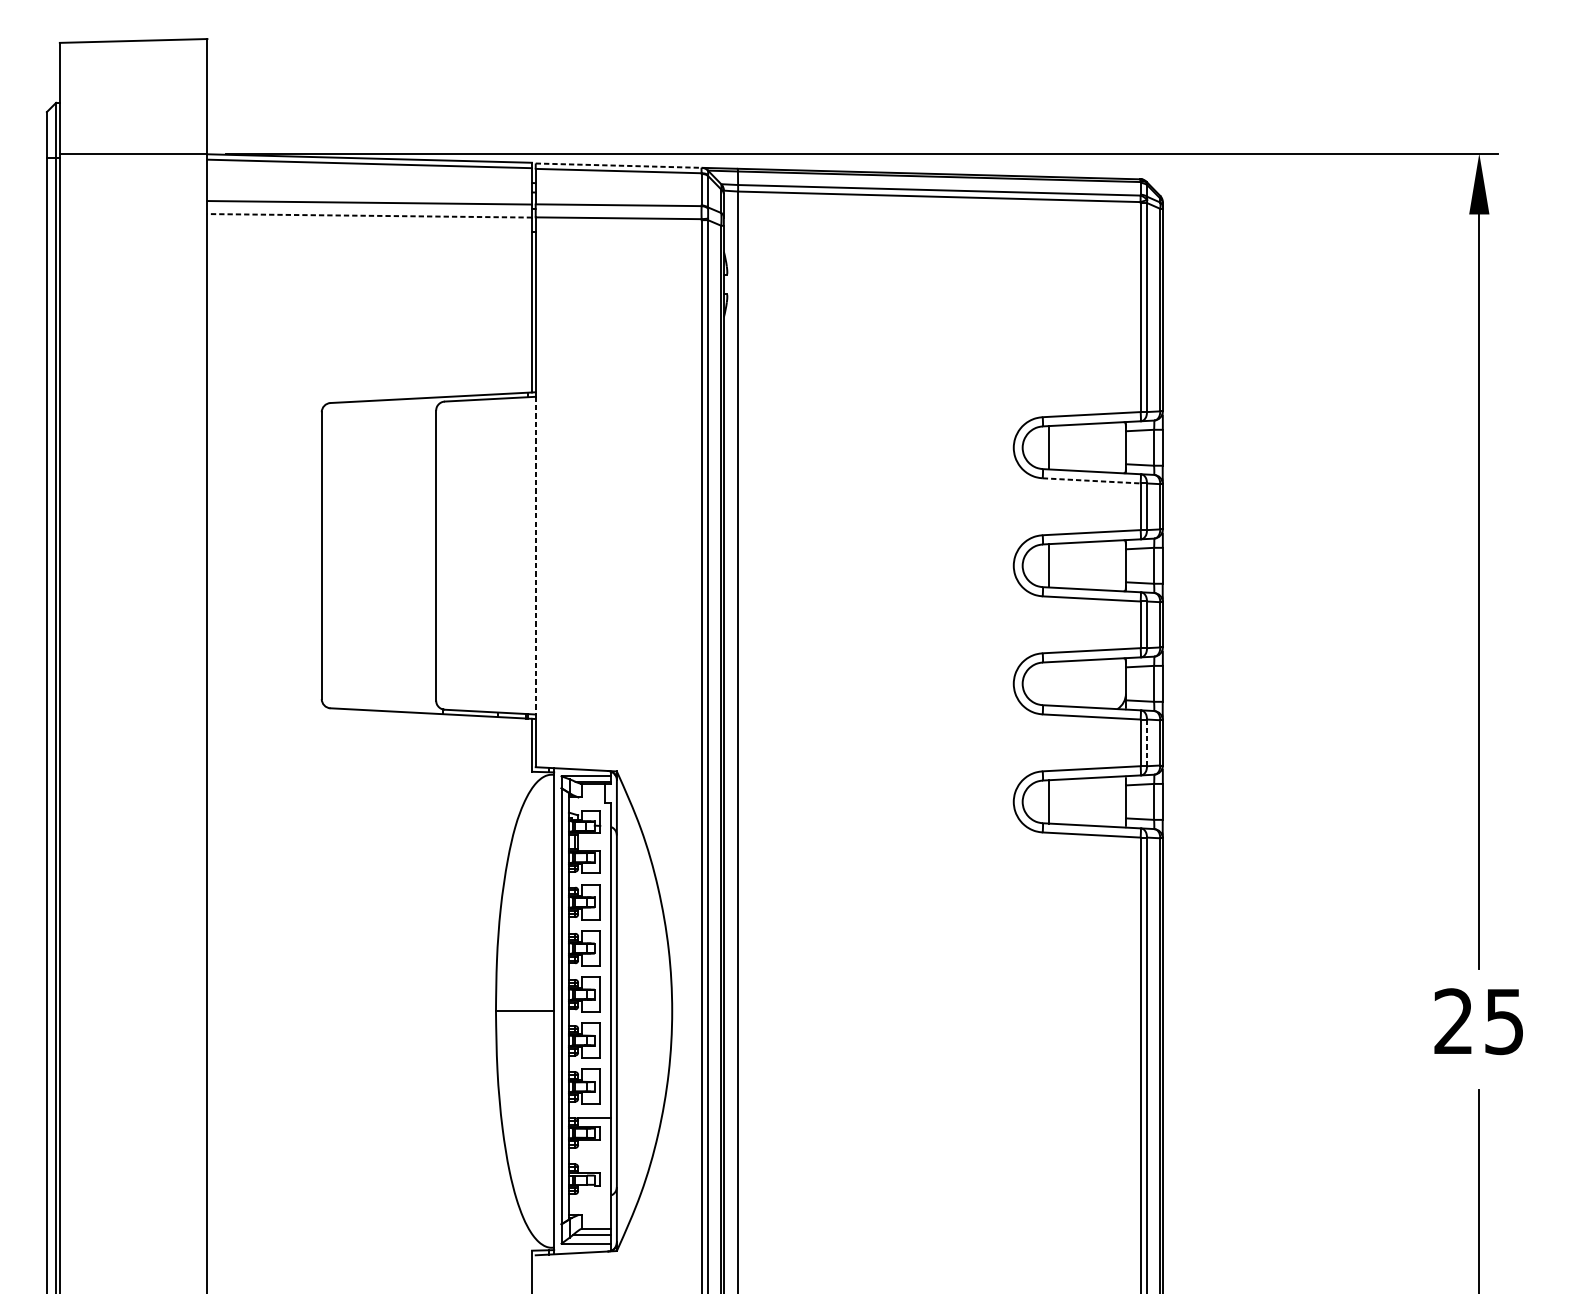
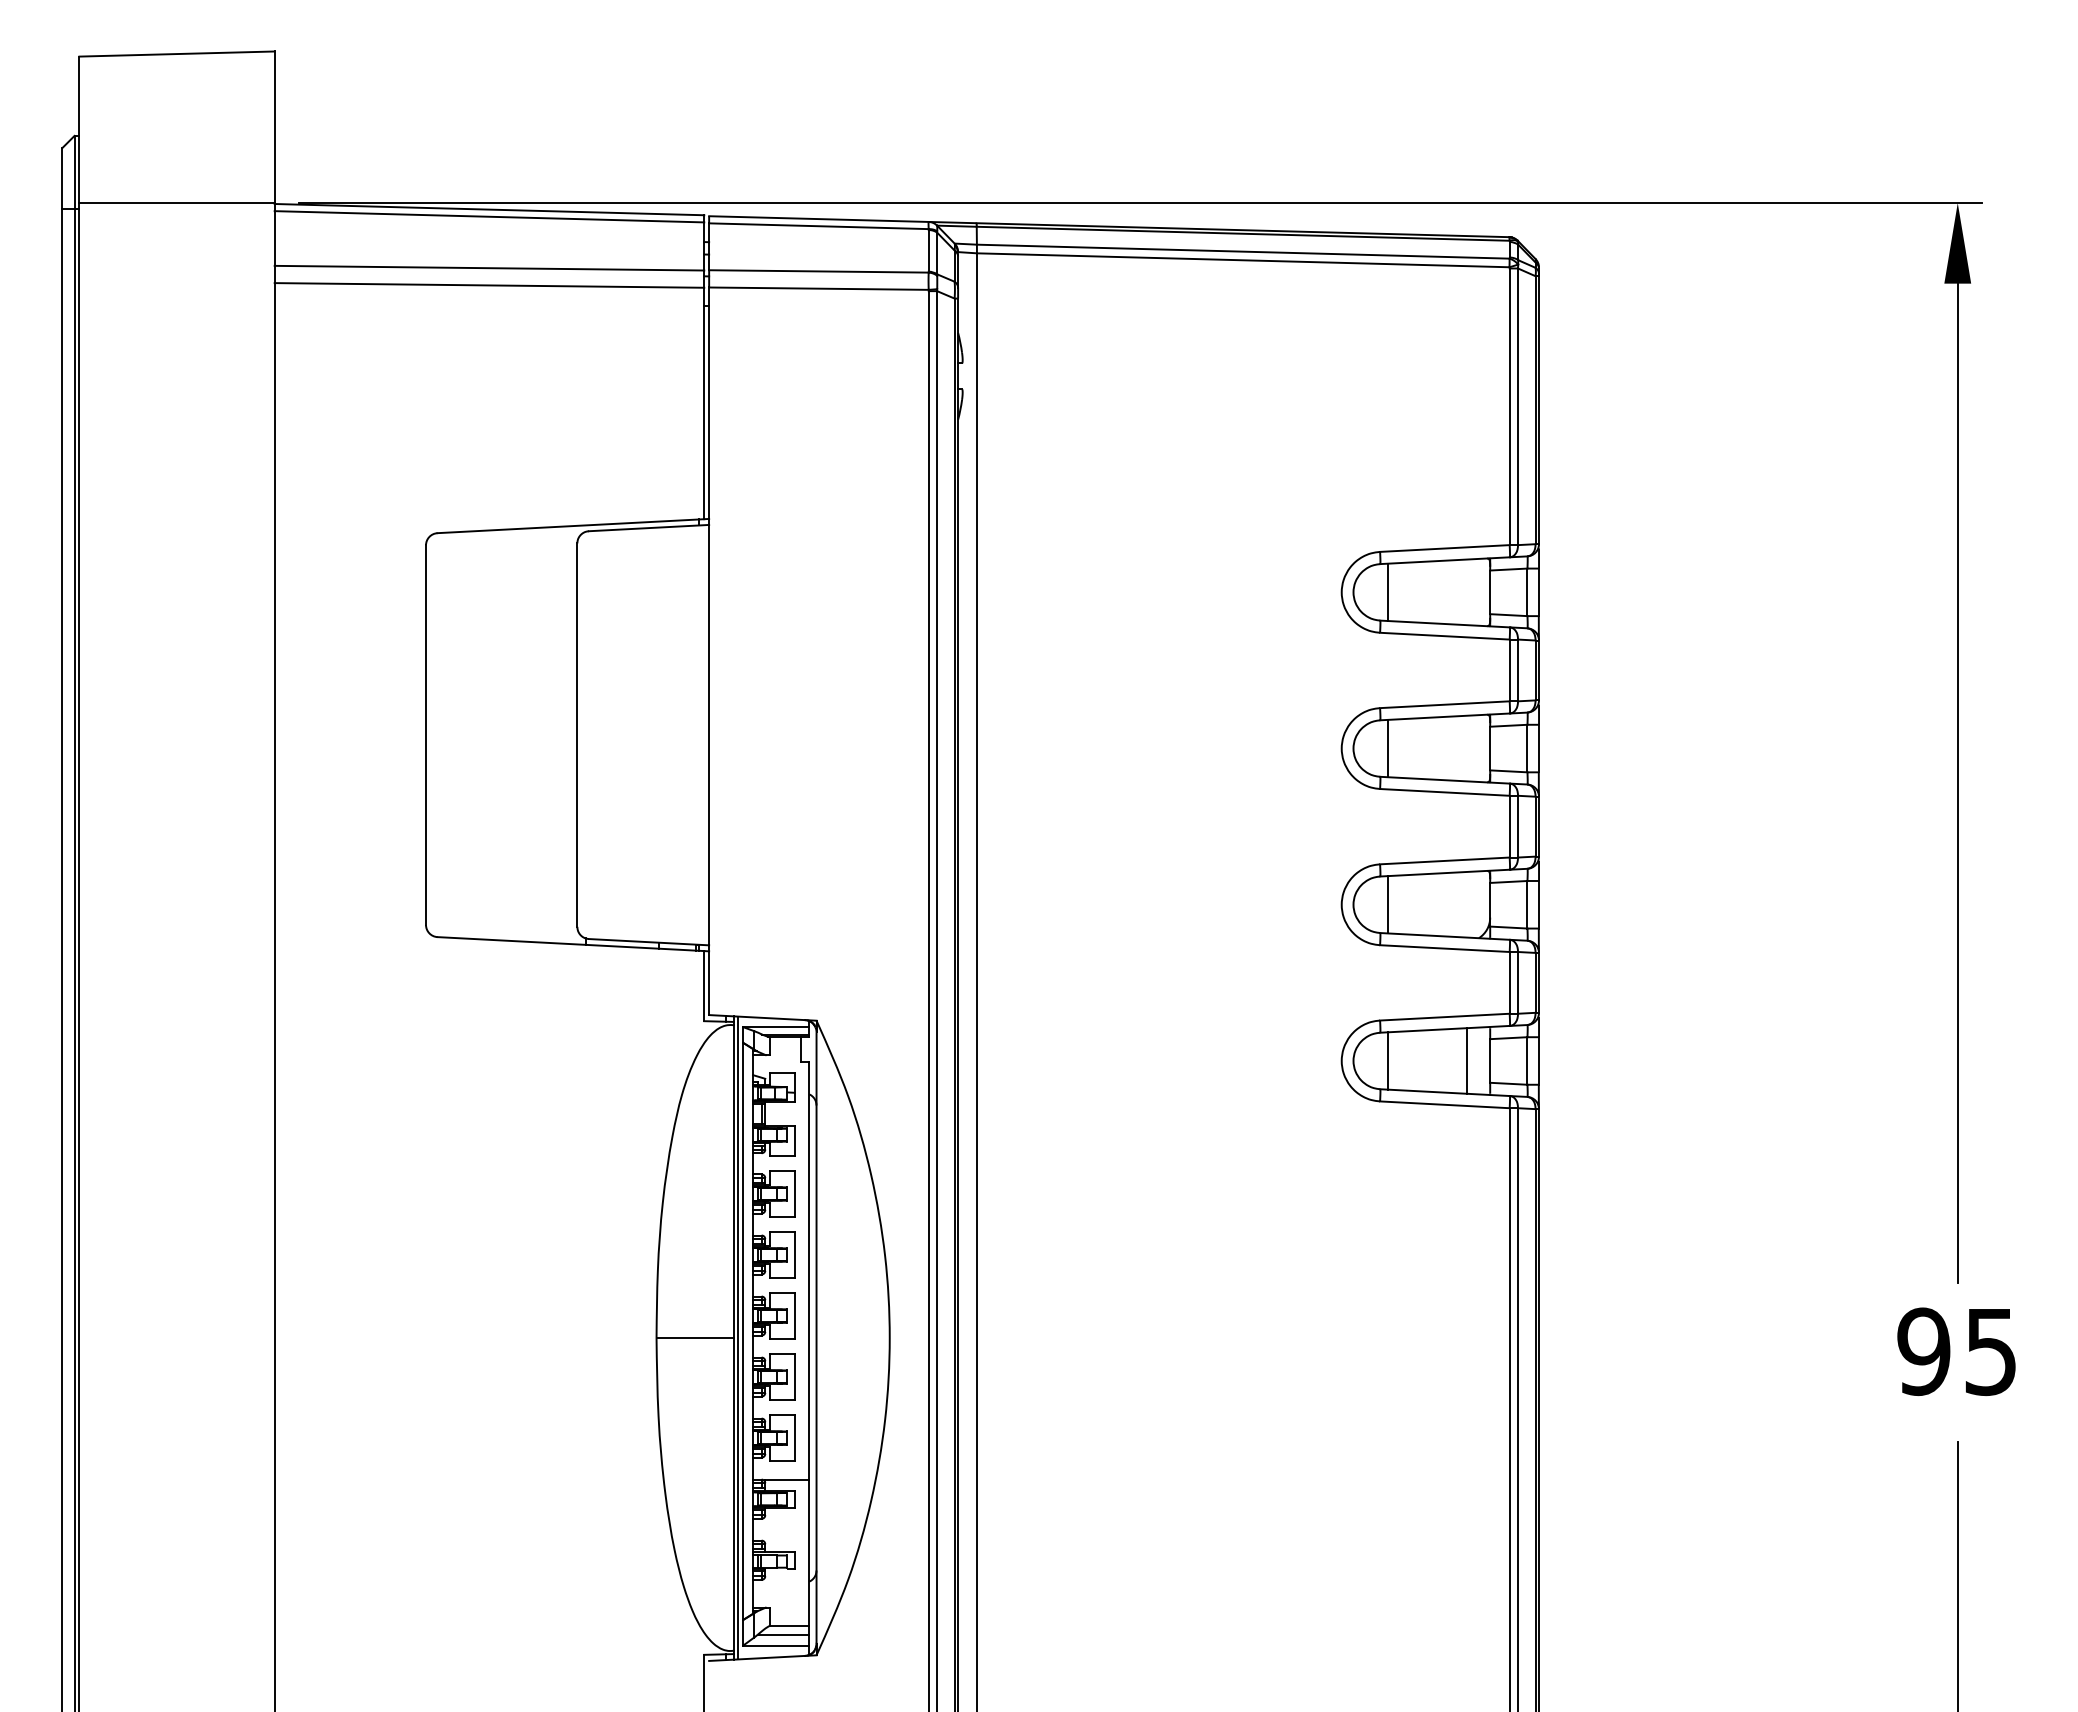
line: (618, 165) -> (818, 219), dashed -> solid
line: (369, 215) -> (489, 285), dashed -> solid
line: (1091, 481) -> (1444, 636), dashed -> solid
line: (535, 555) -> (709, 735), dashed -> solid
line: (1048, 683) -> (1387, 904), added
line: (1147, 742) -> (1518, 982), dashed -> solid
line: (1108, 801) -> (1467, 1060), added
line: (557, 1010) -> (738, 1337), added
text: (1453, 1021) -> (1923, 1351), 25 -> 95

